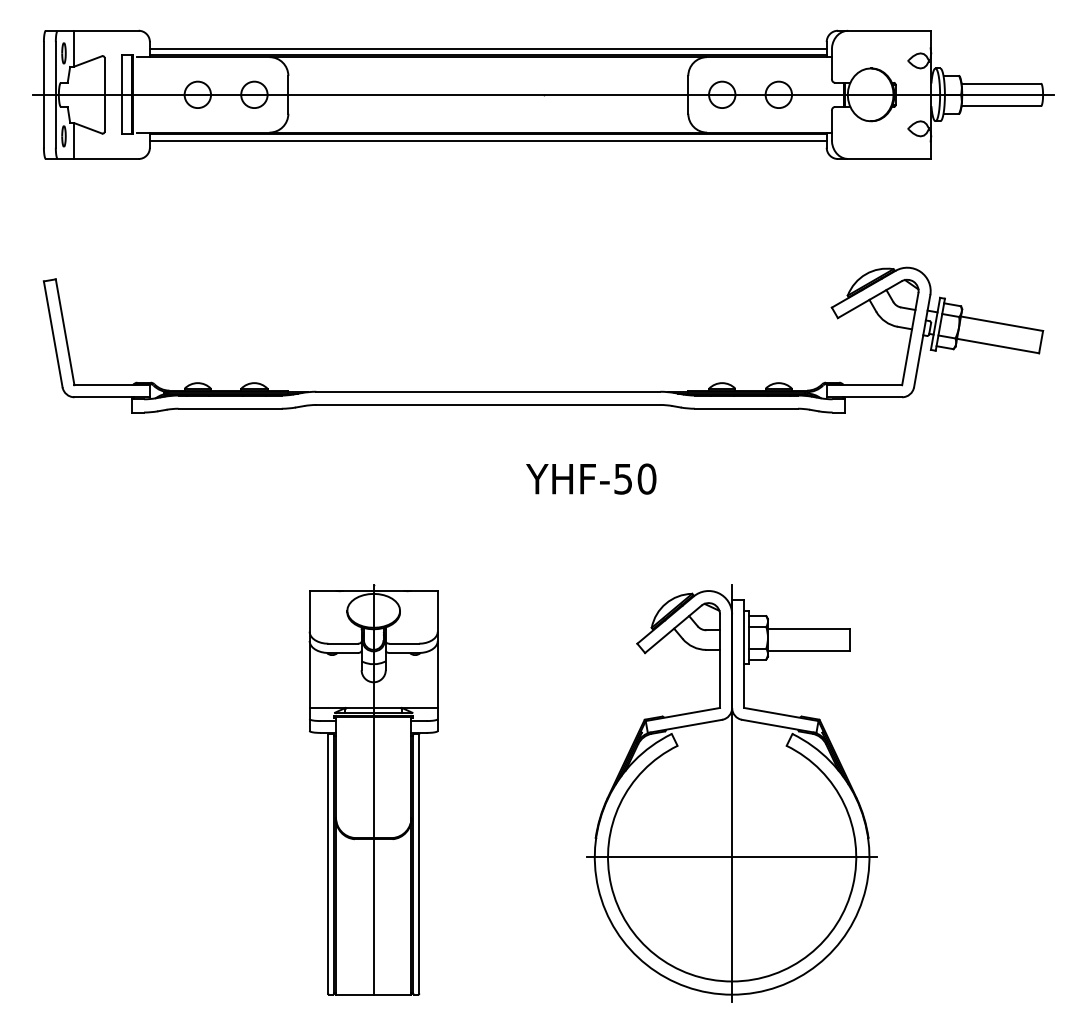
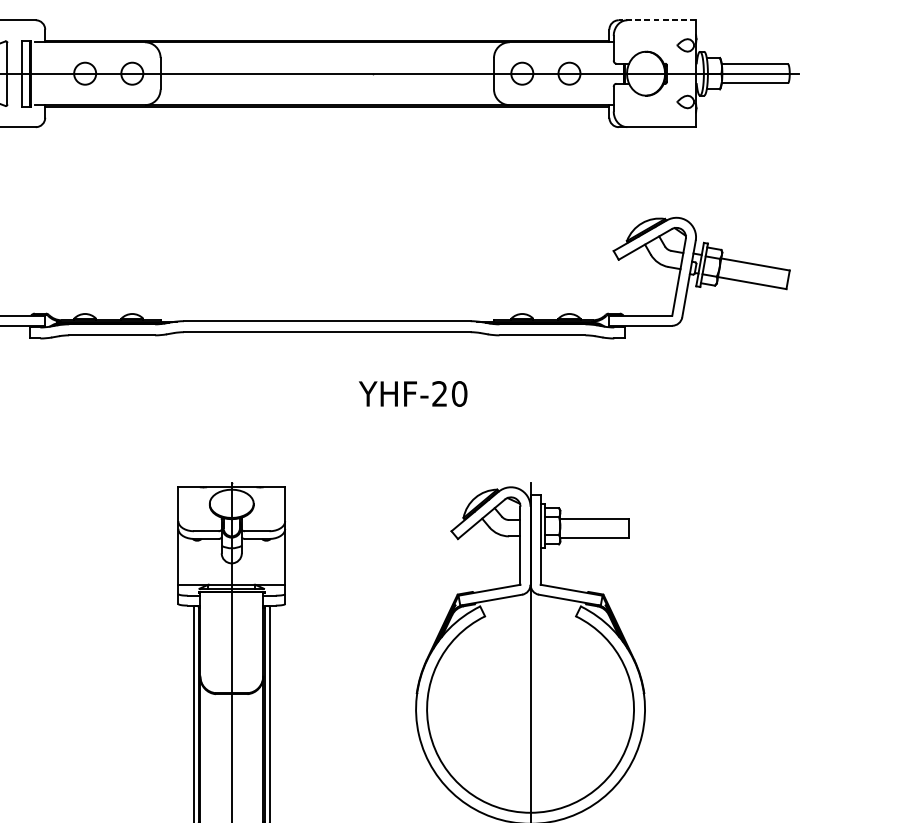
line: (883, 30) -> (656, 20), solid -> dashed
line: (487, 49) -> (326, 35), removed
line: (487, 140) -> (326, 111), removed
text: (622, 478) -> (439, 393), YHF-50 -> YHF-20
line: (732, 857) -> (530, 709), removed

